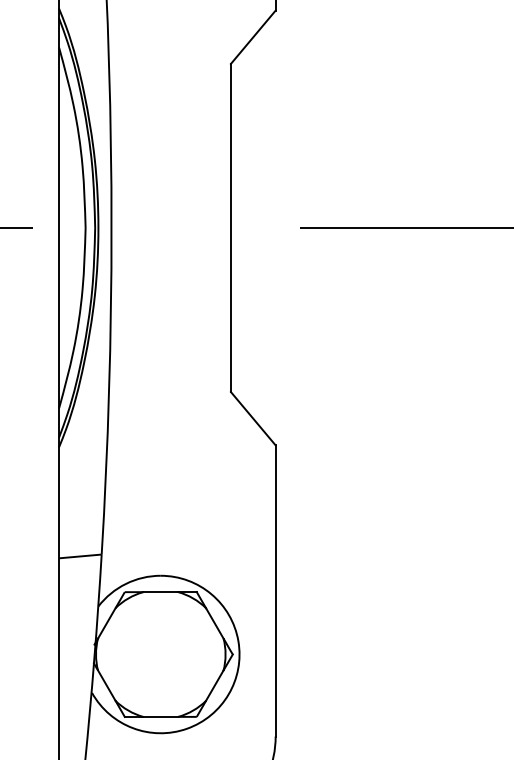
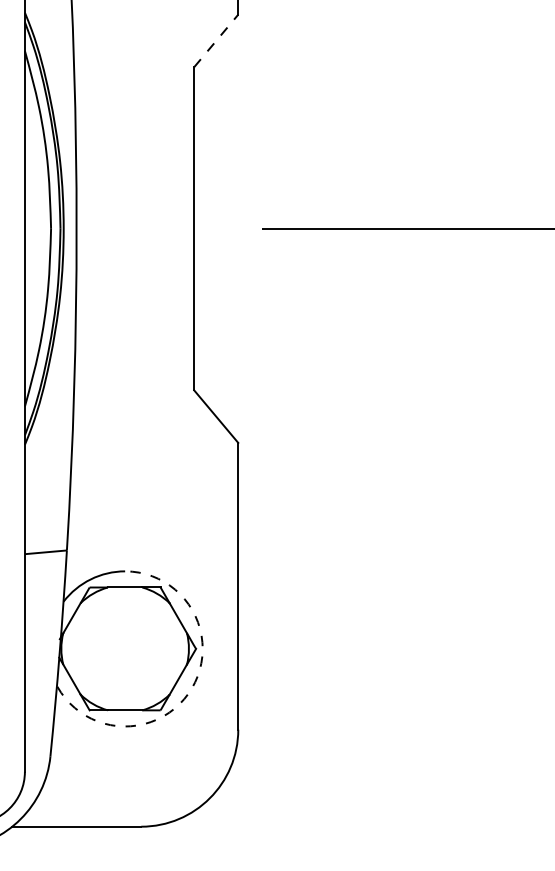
line: (253, 36) -> (216, 40), solid -> dashed
arc: (229, 694) -> (192, 688), solid -> dashed

